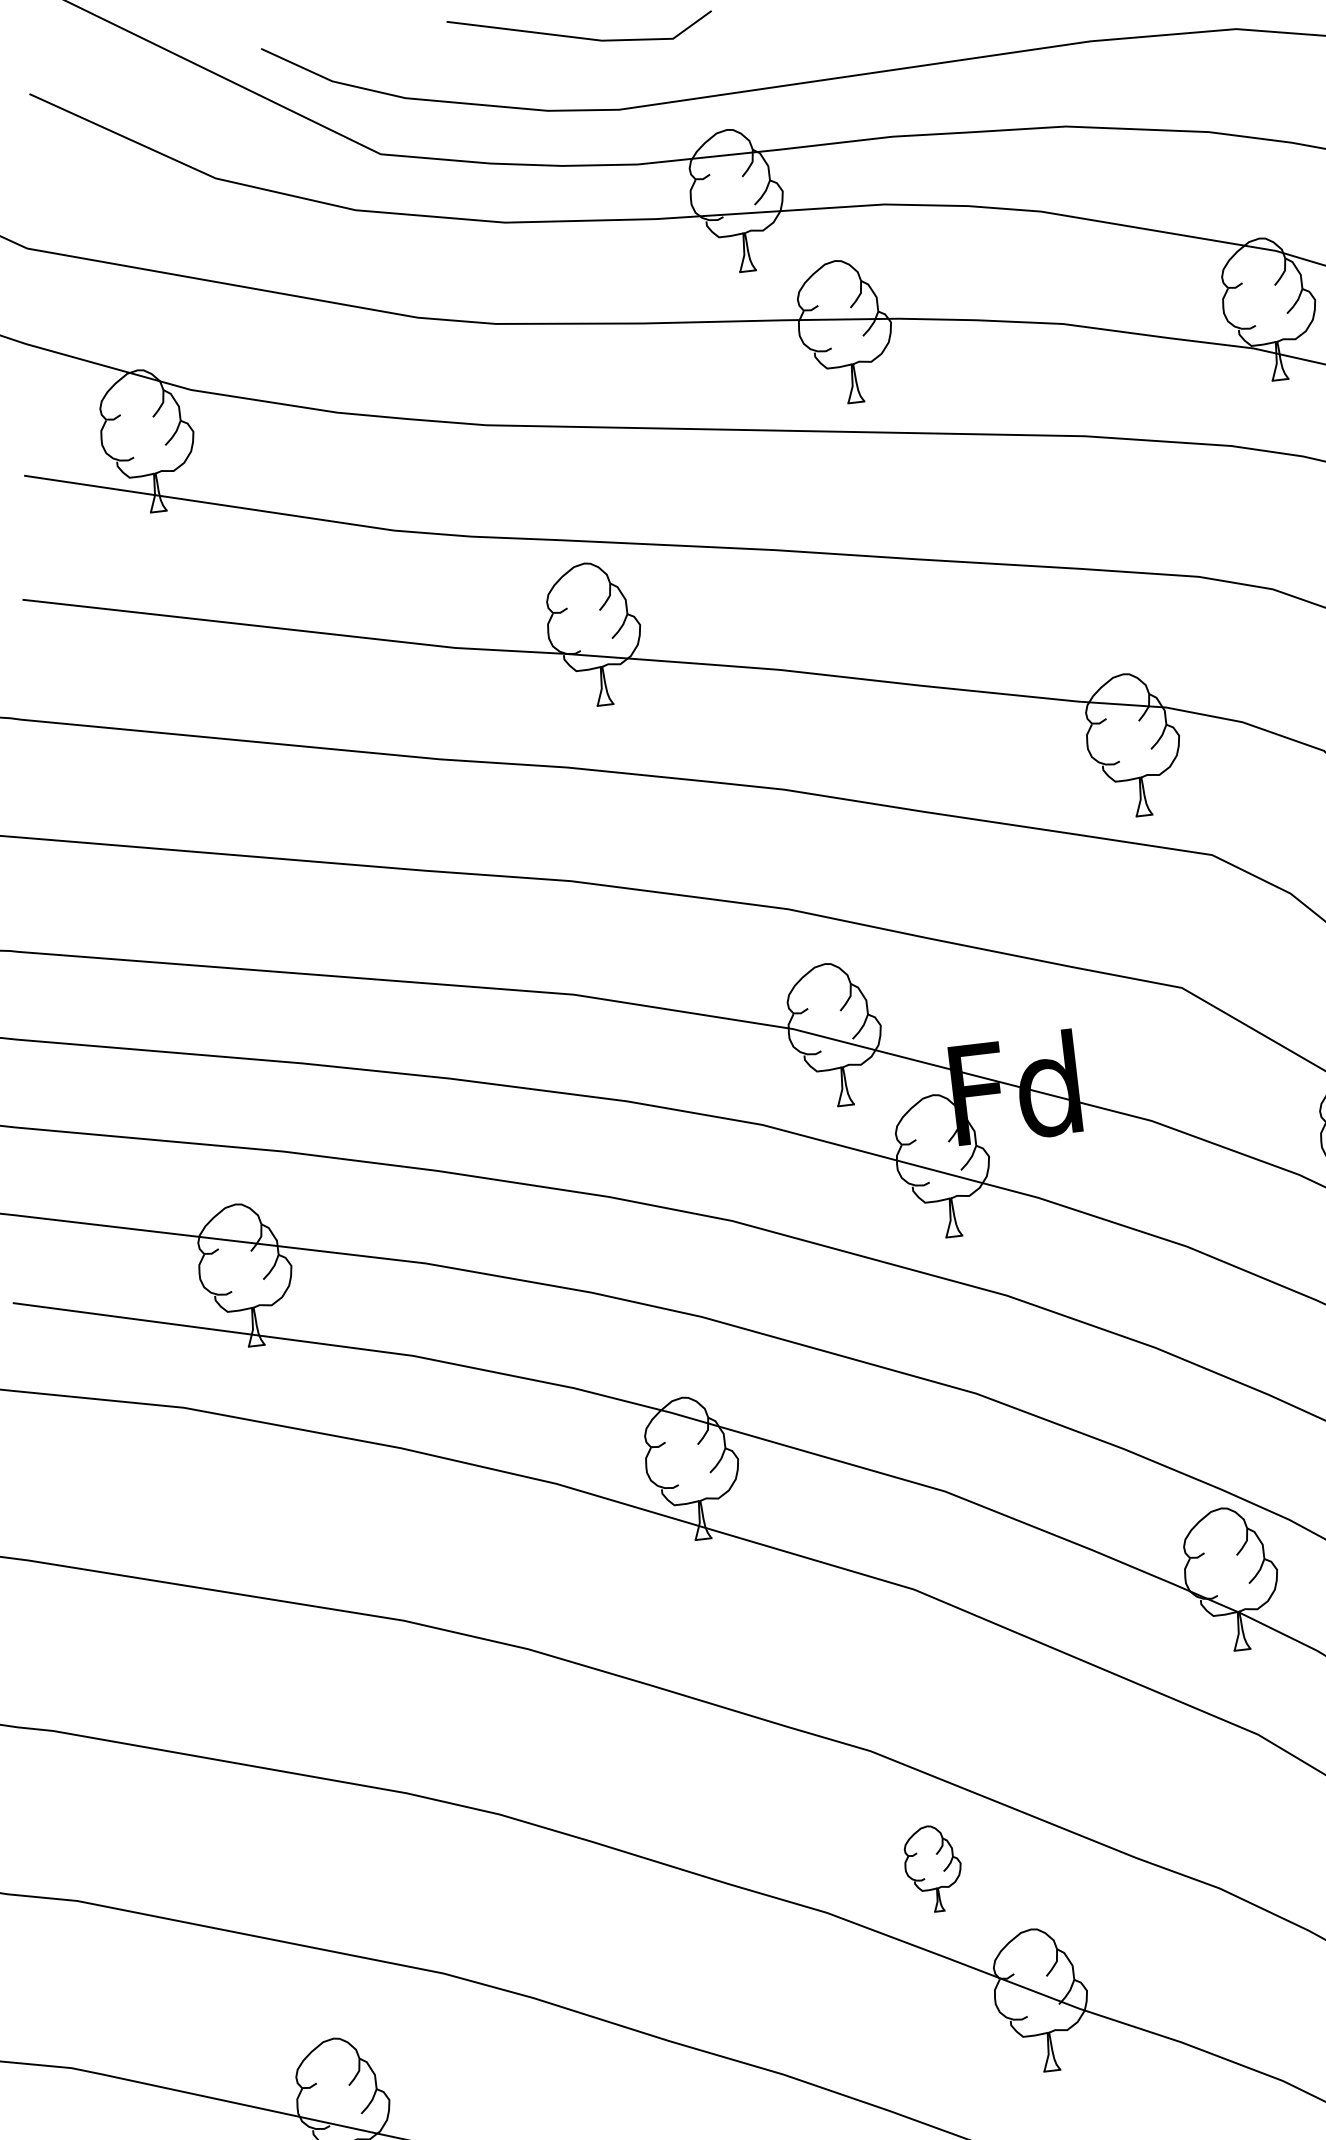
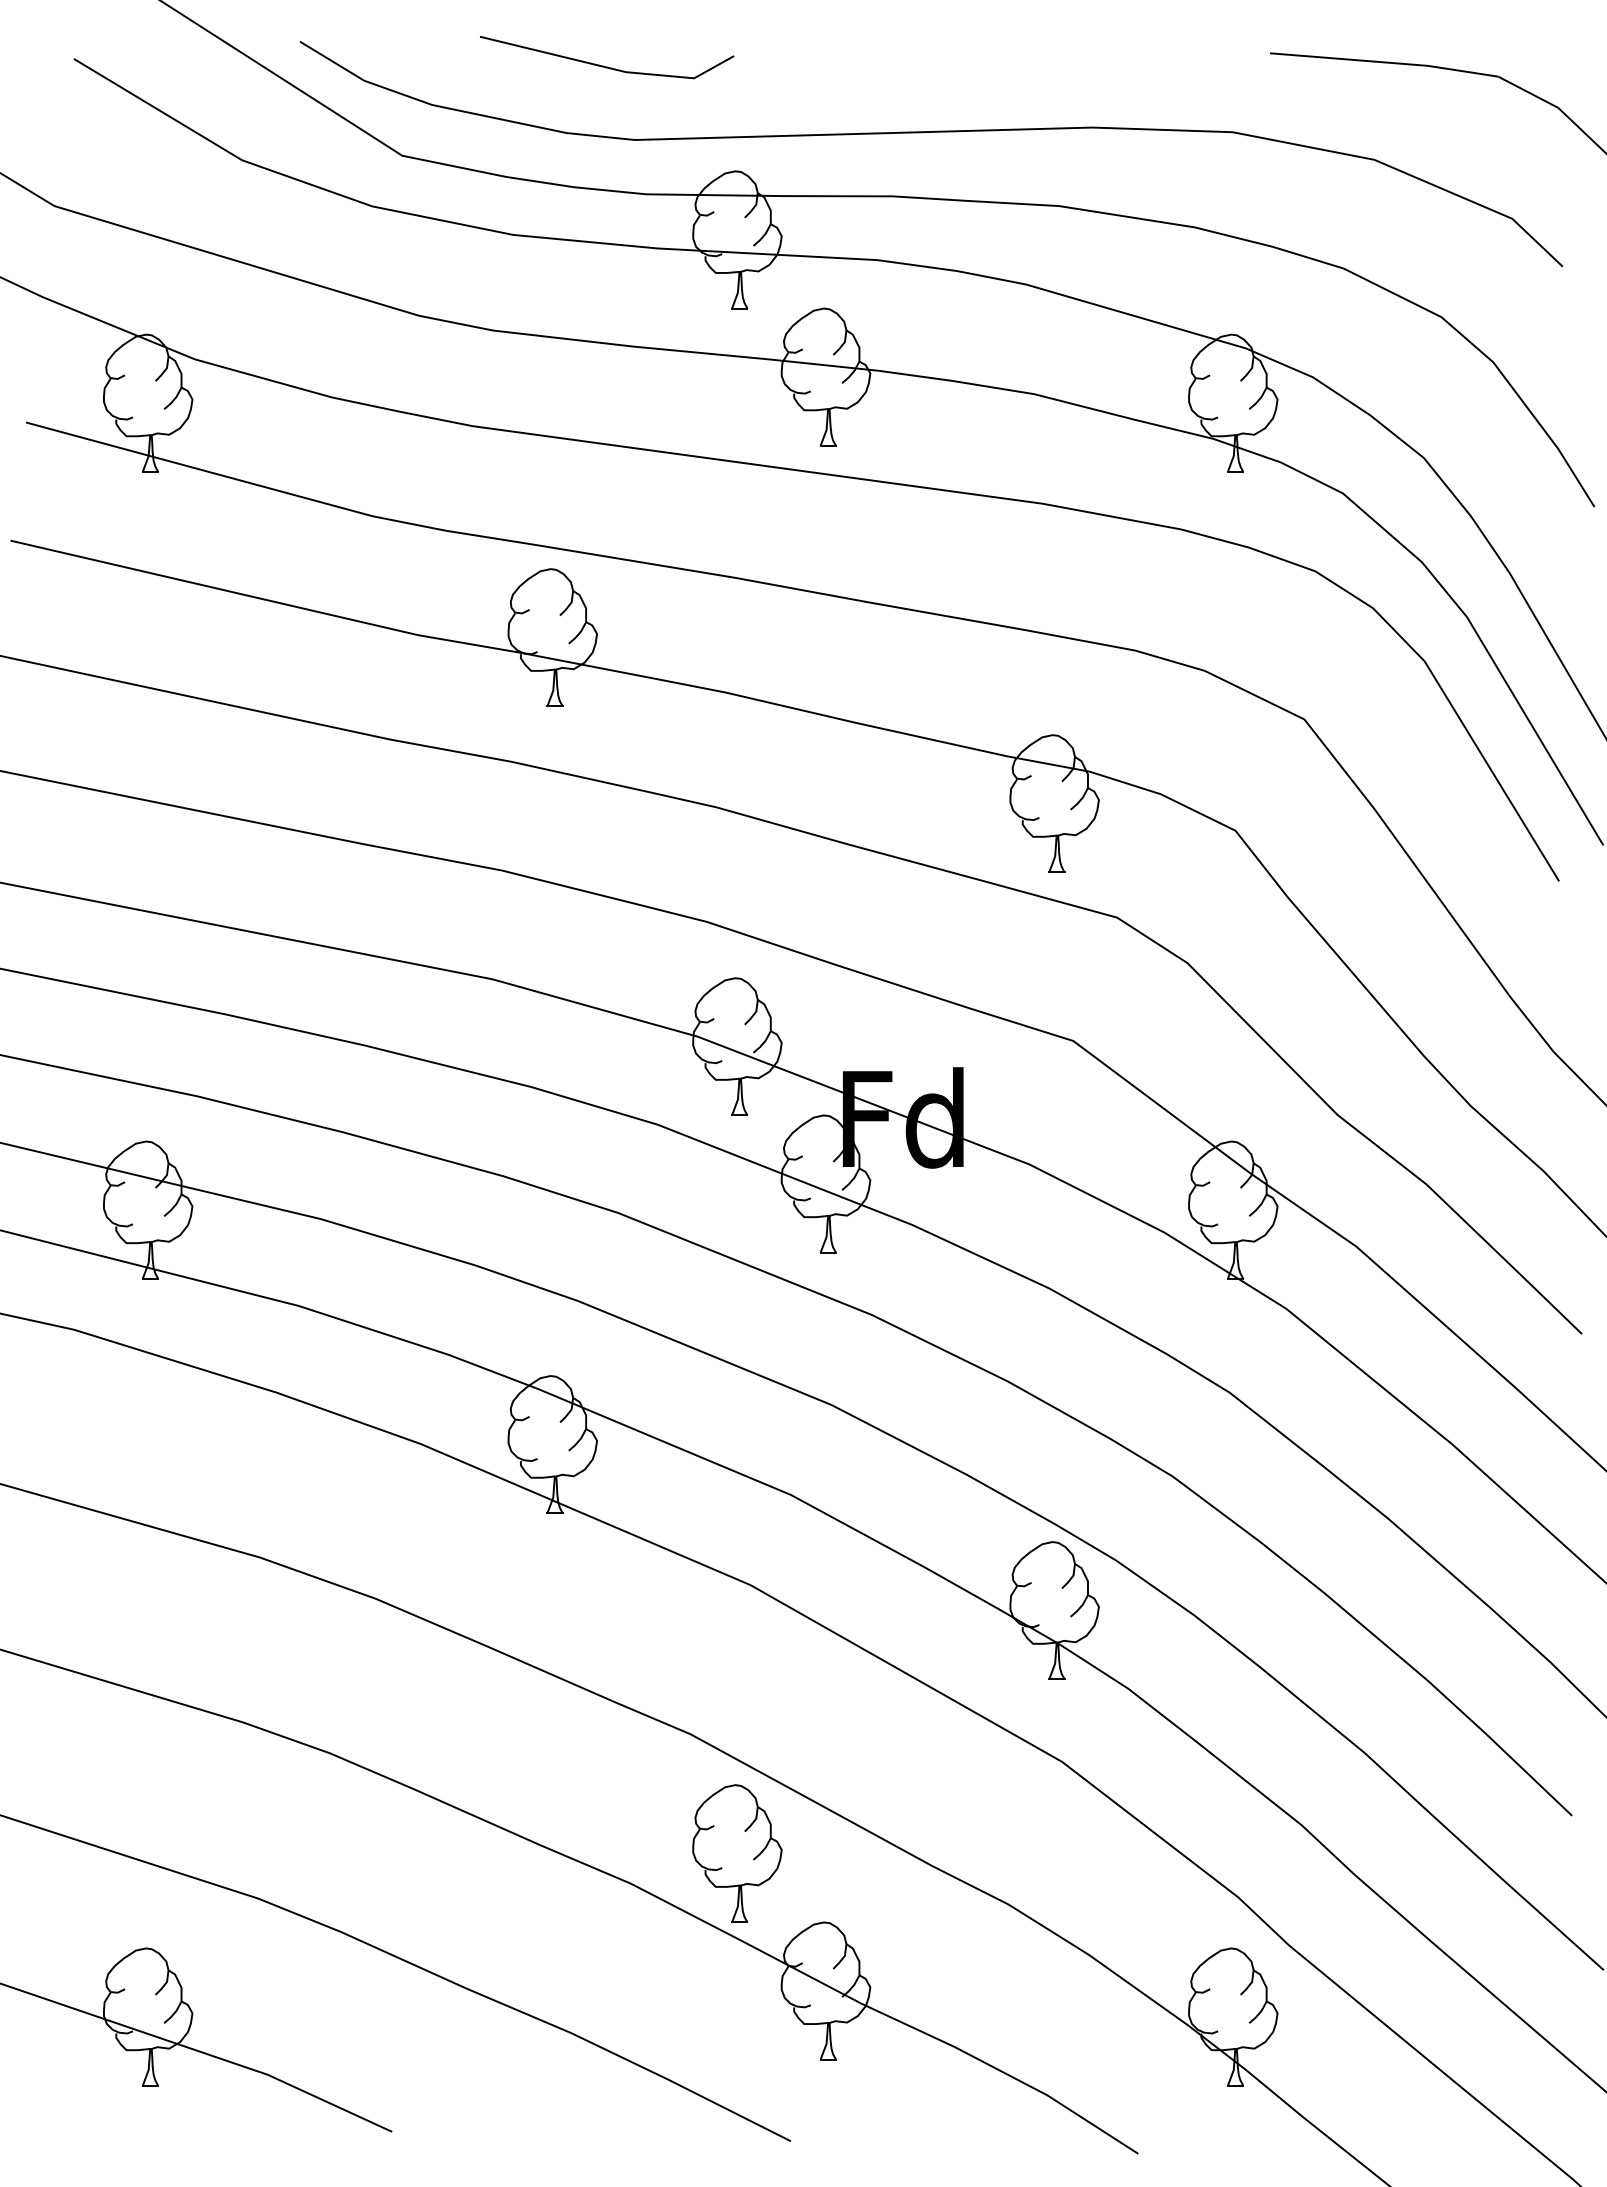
part: (933, 1868) -> (737, 1853), size x1.67

